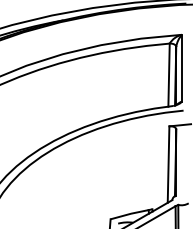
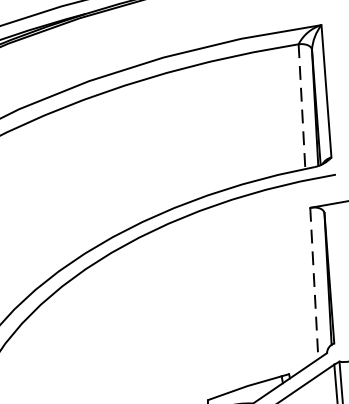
line: (169, 75) -> (302, 107), solid -> dashed
line: (168, 165) -> (314, 285), solid -> dashed

